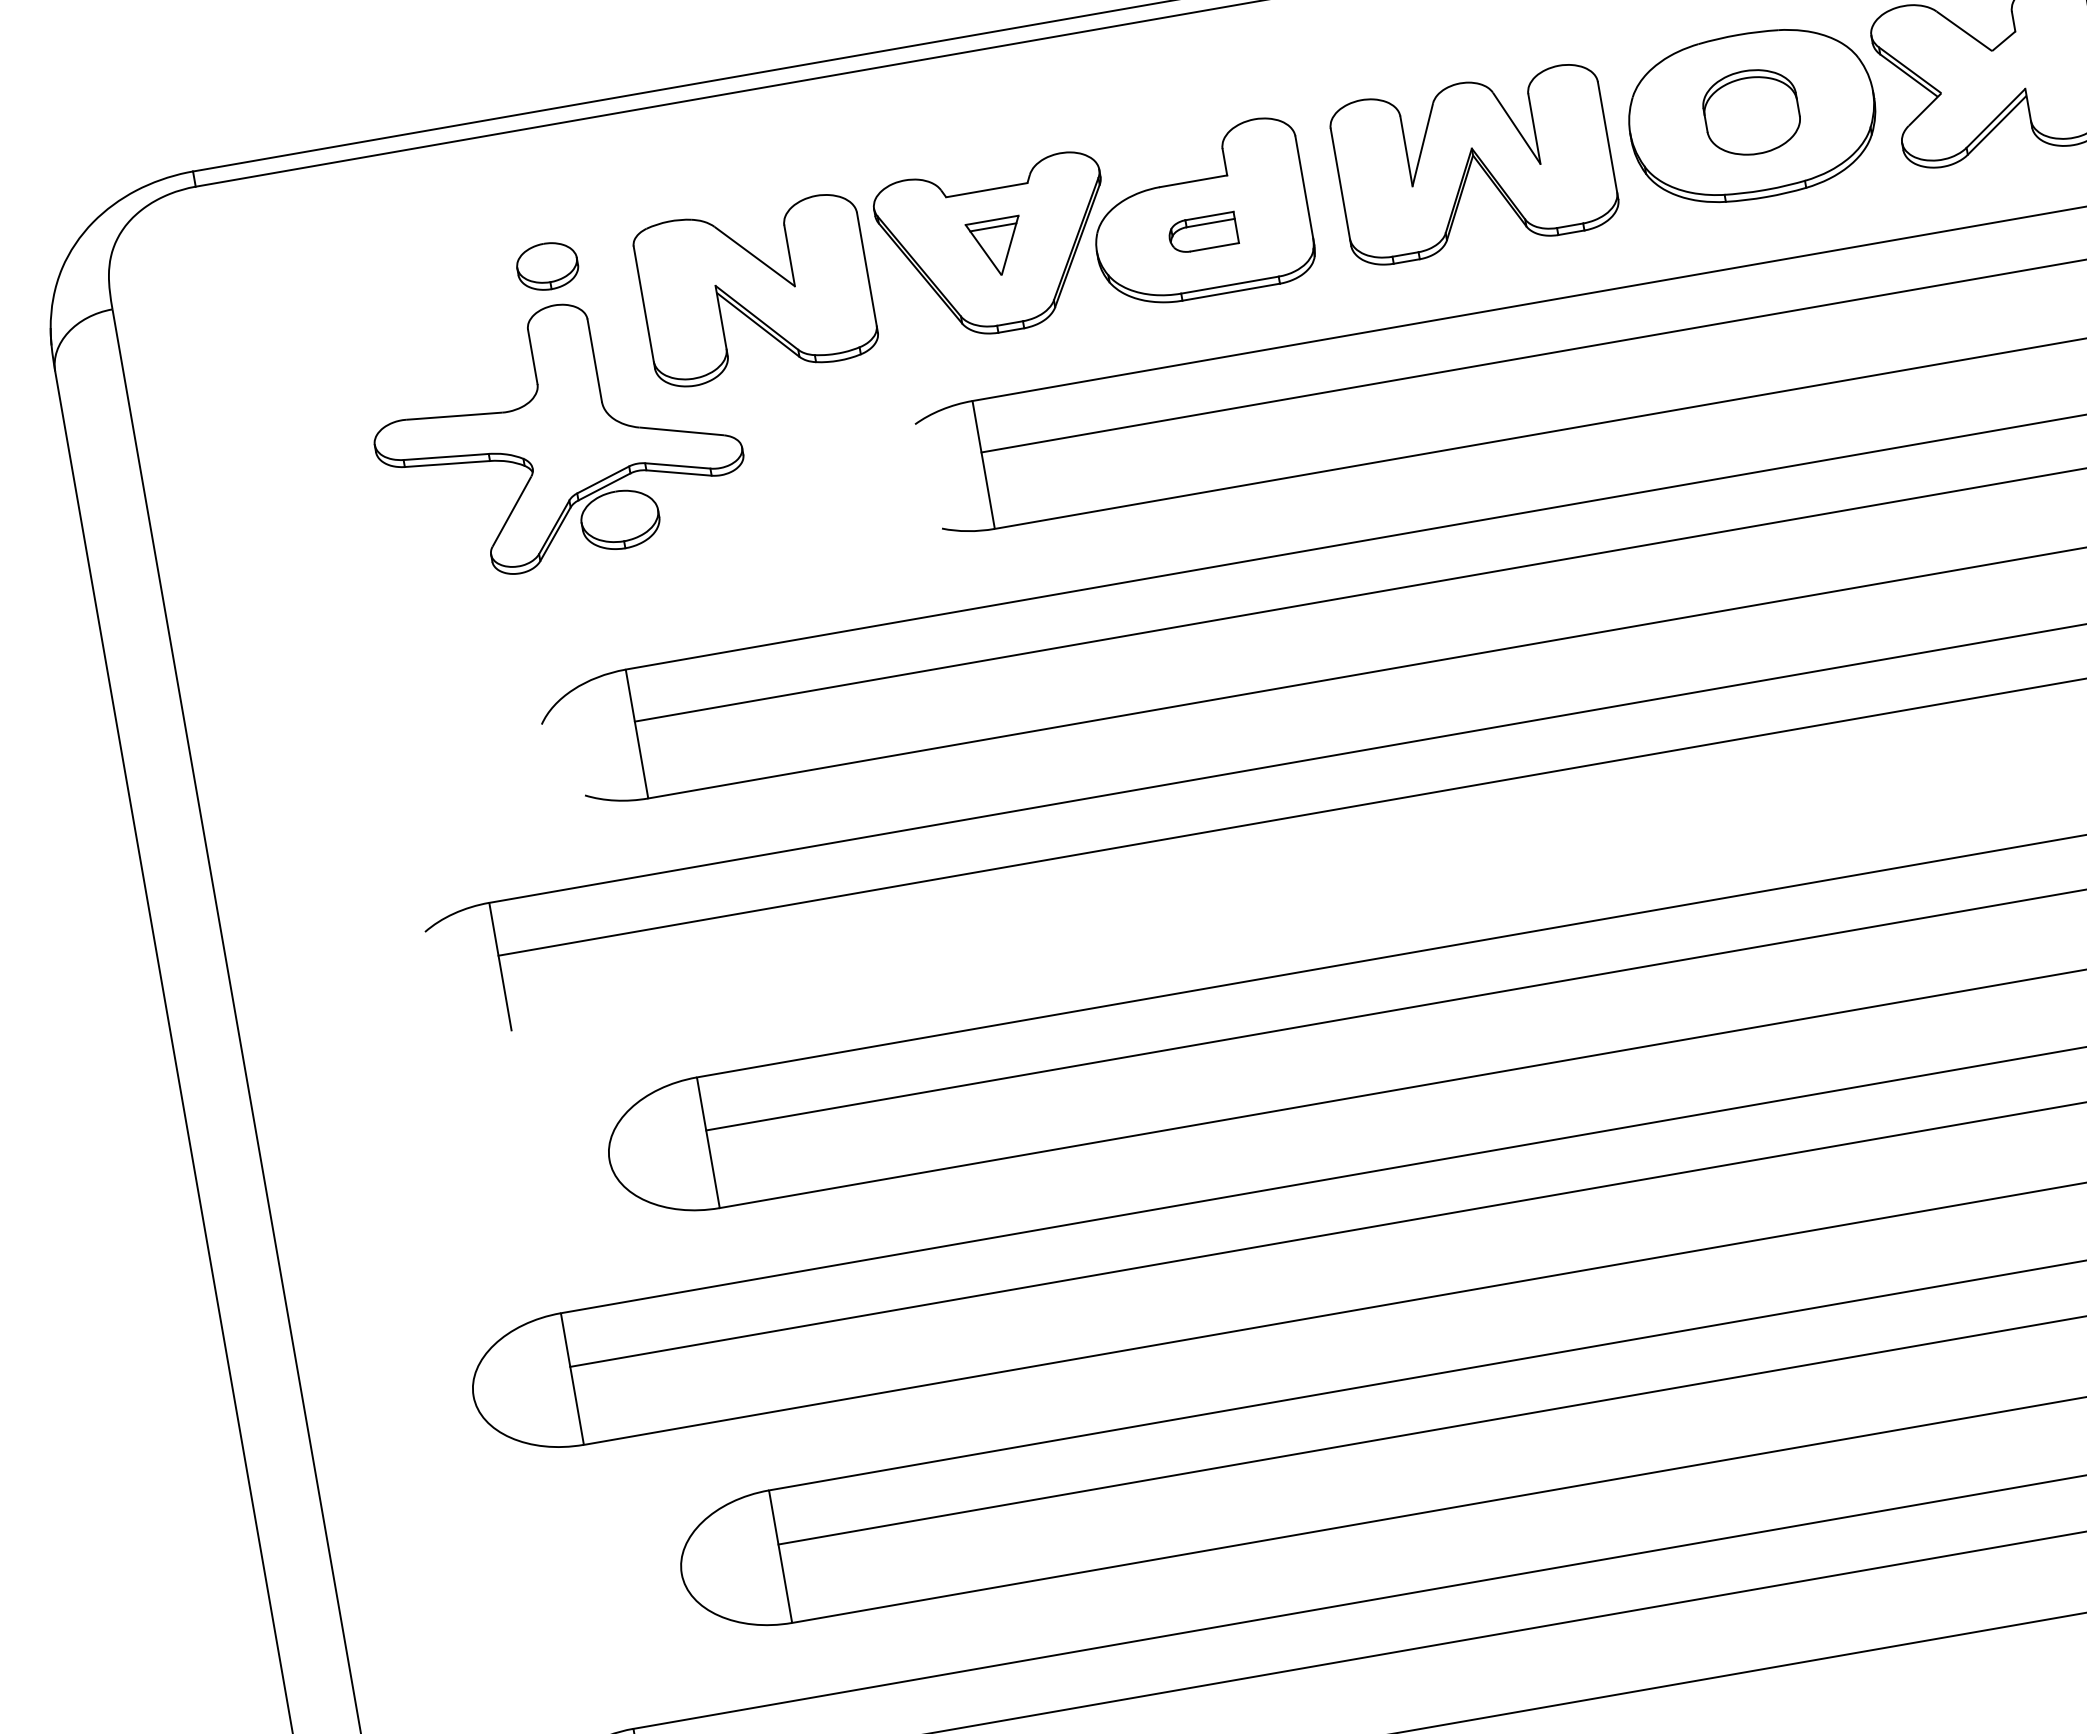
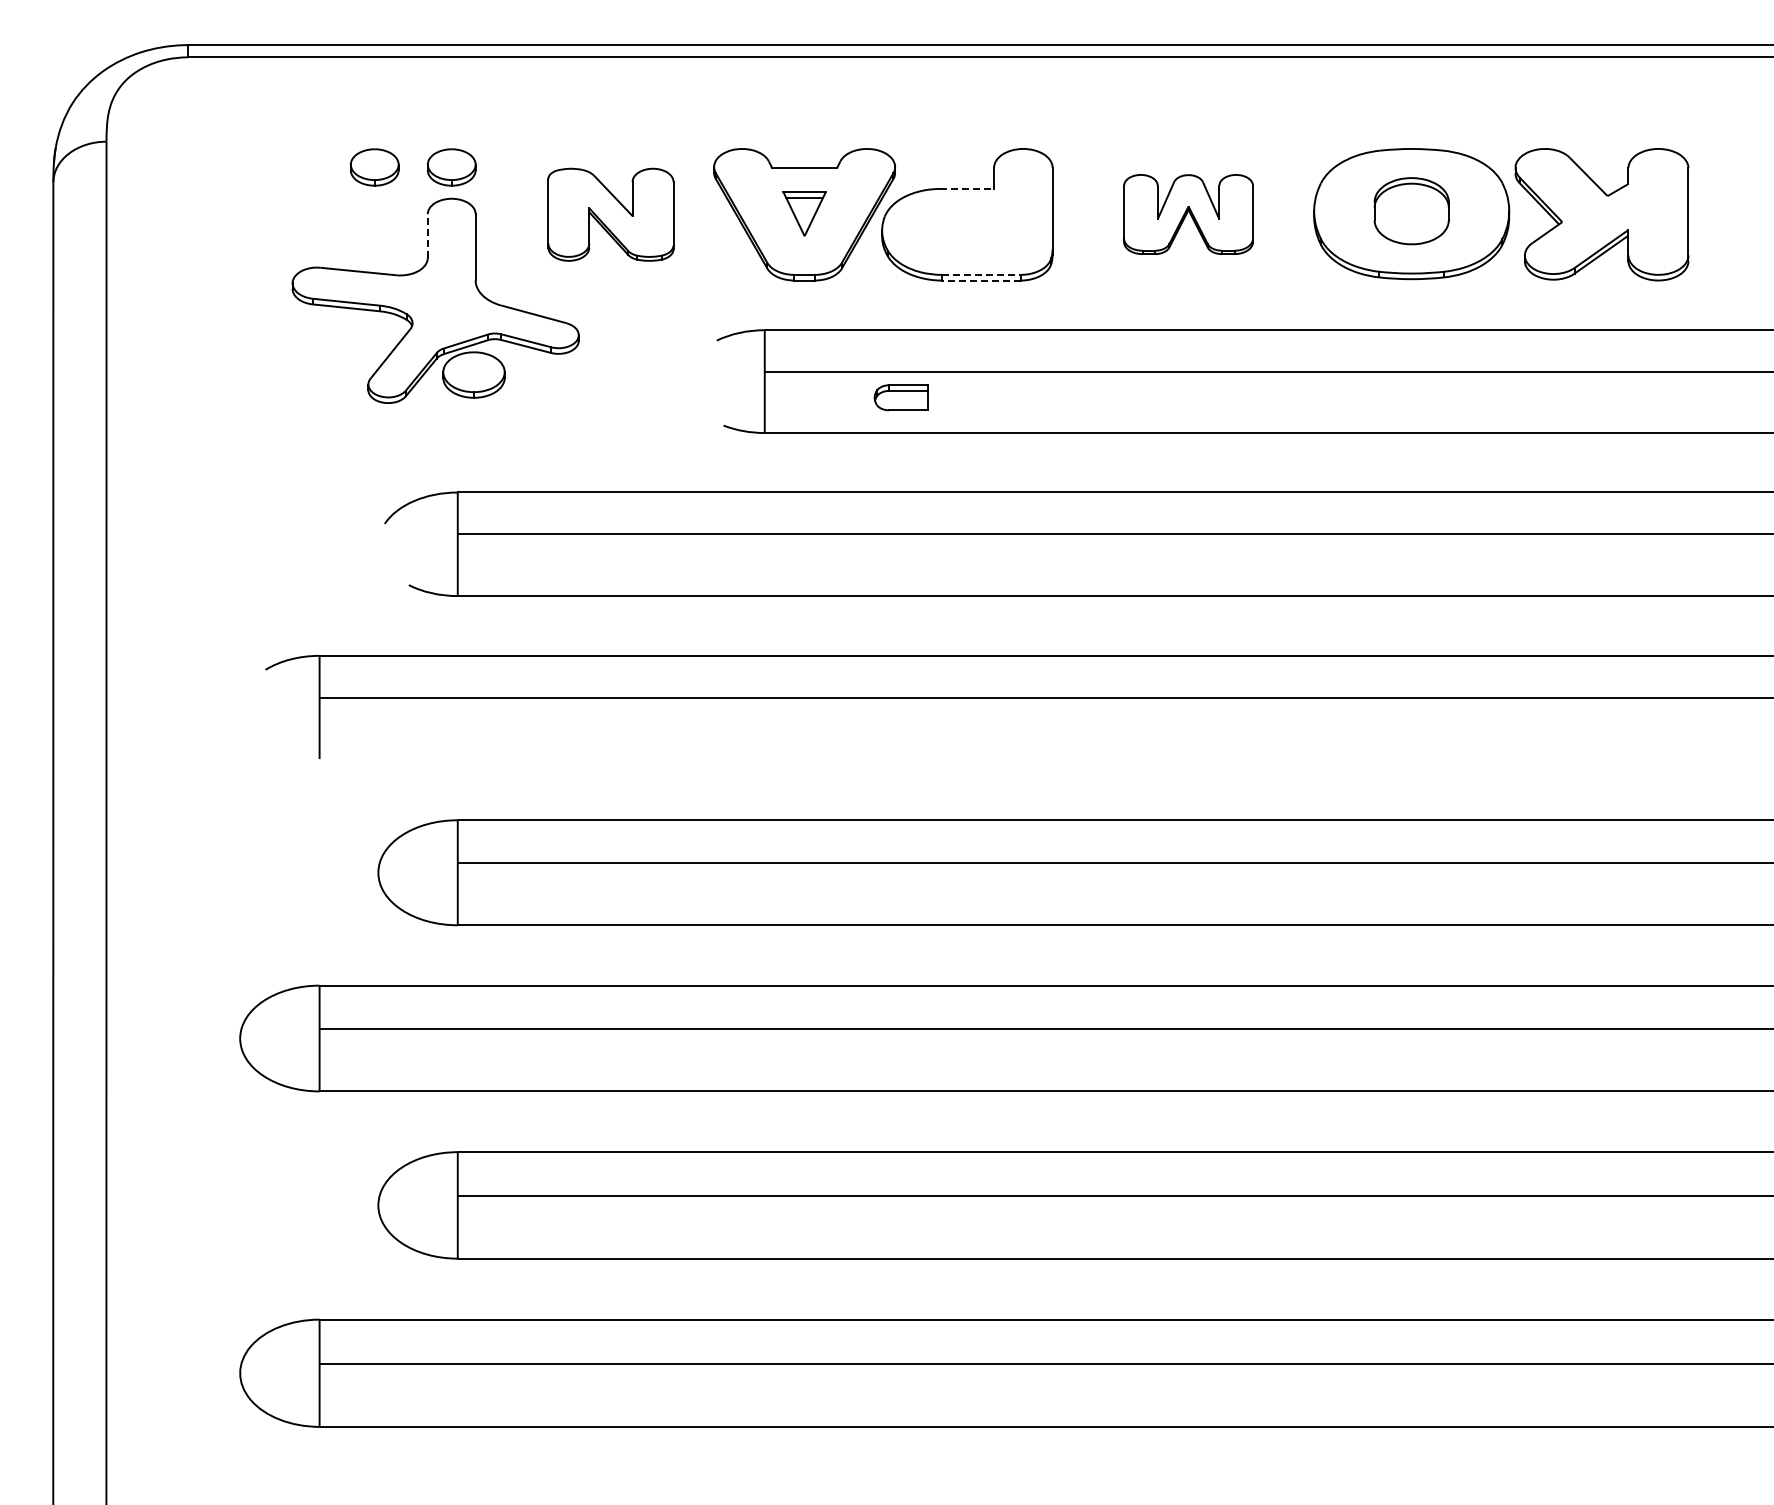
part: (1474, 164) -> (1188, 214), size x0.6
line: (1193, 180) -> (967, 188), solid -> dashed
part: (1201, 233) -> (900, 397), moved
part: (451, 283) -> (374, 167), added
line: (1230, 284) -> (981, 274), solid -> dashed
part: (755, 290) -> (610, 214), size x0.7
line: (1230, 292) -> (980, 280), solid -> dashed
line: (532, 357) -> (427, 236), solid -> dashed

